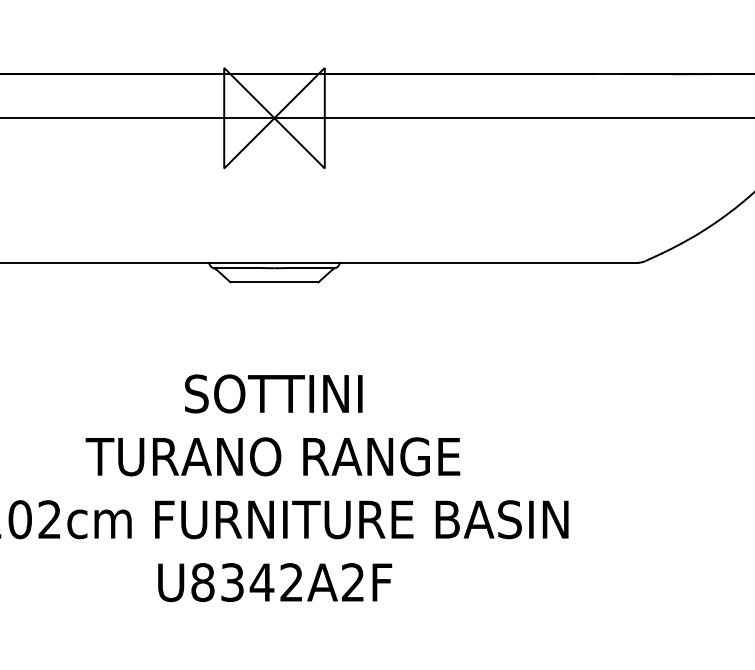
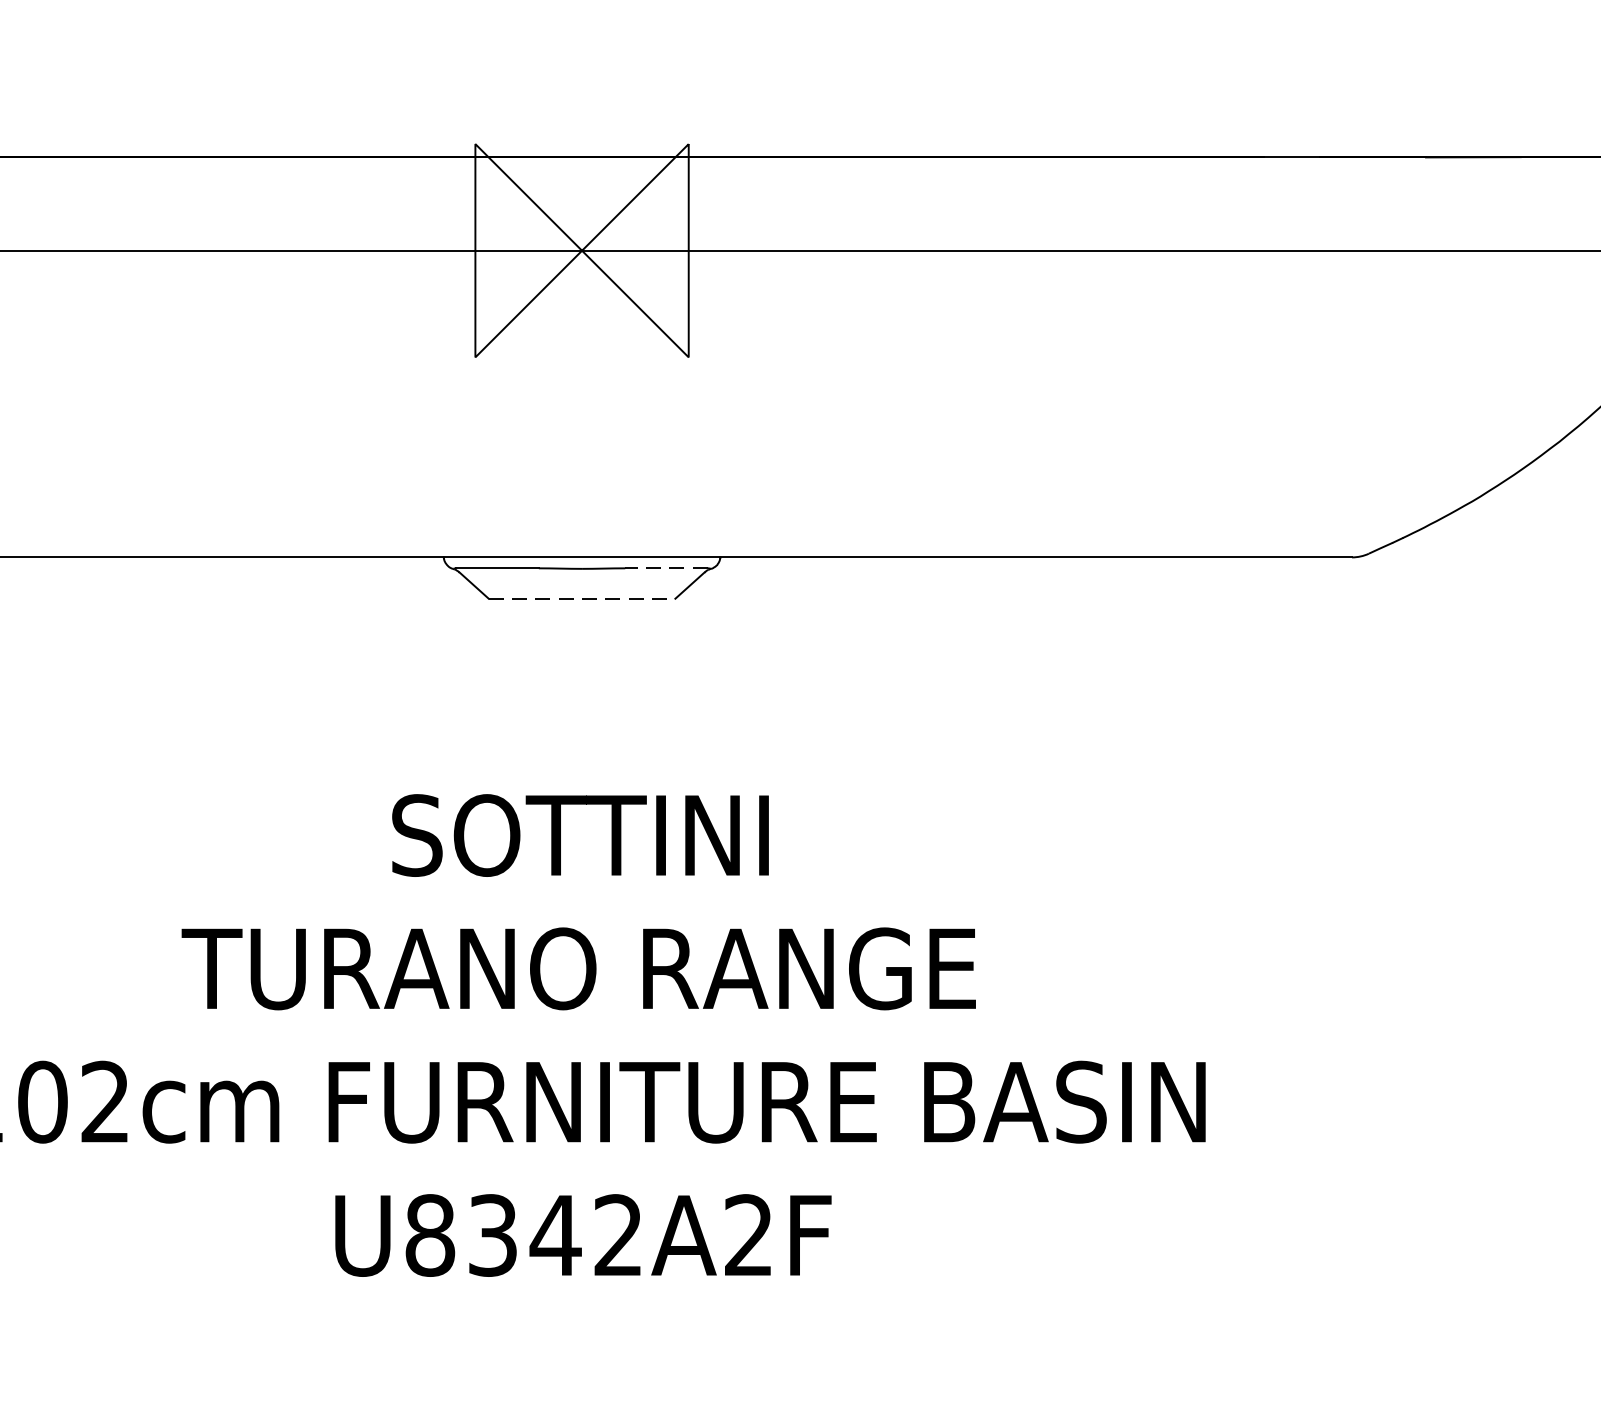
line: (313, 267) -> (664, 567), solid -> dashed
line: (275, 282) -> (584, 599), solid -> dashed

